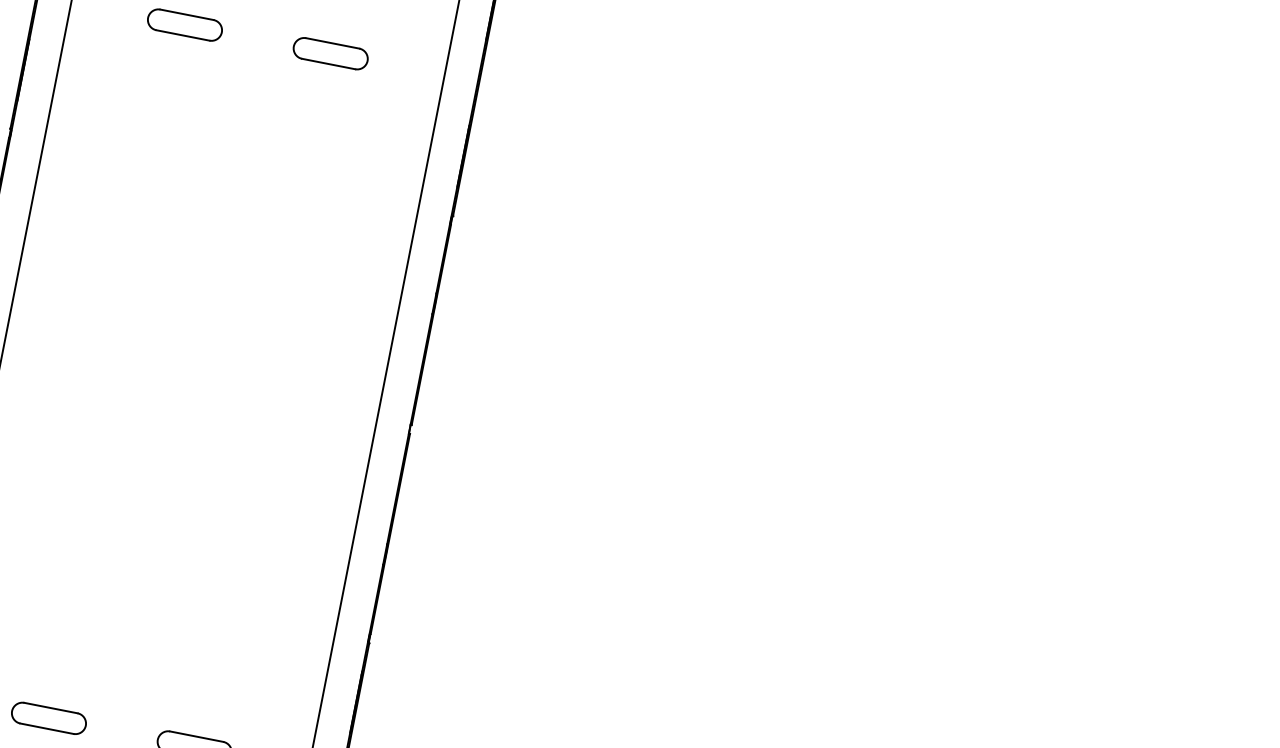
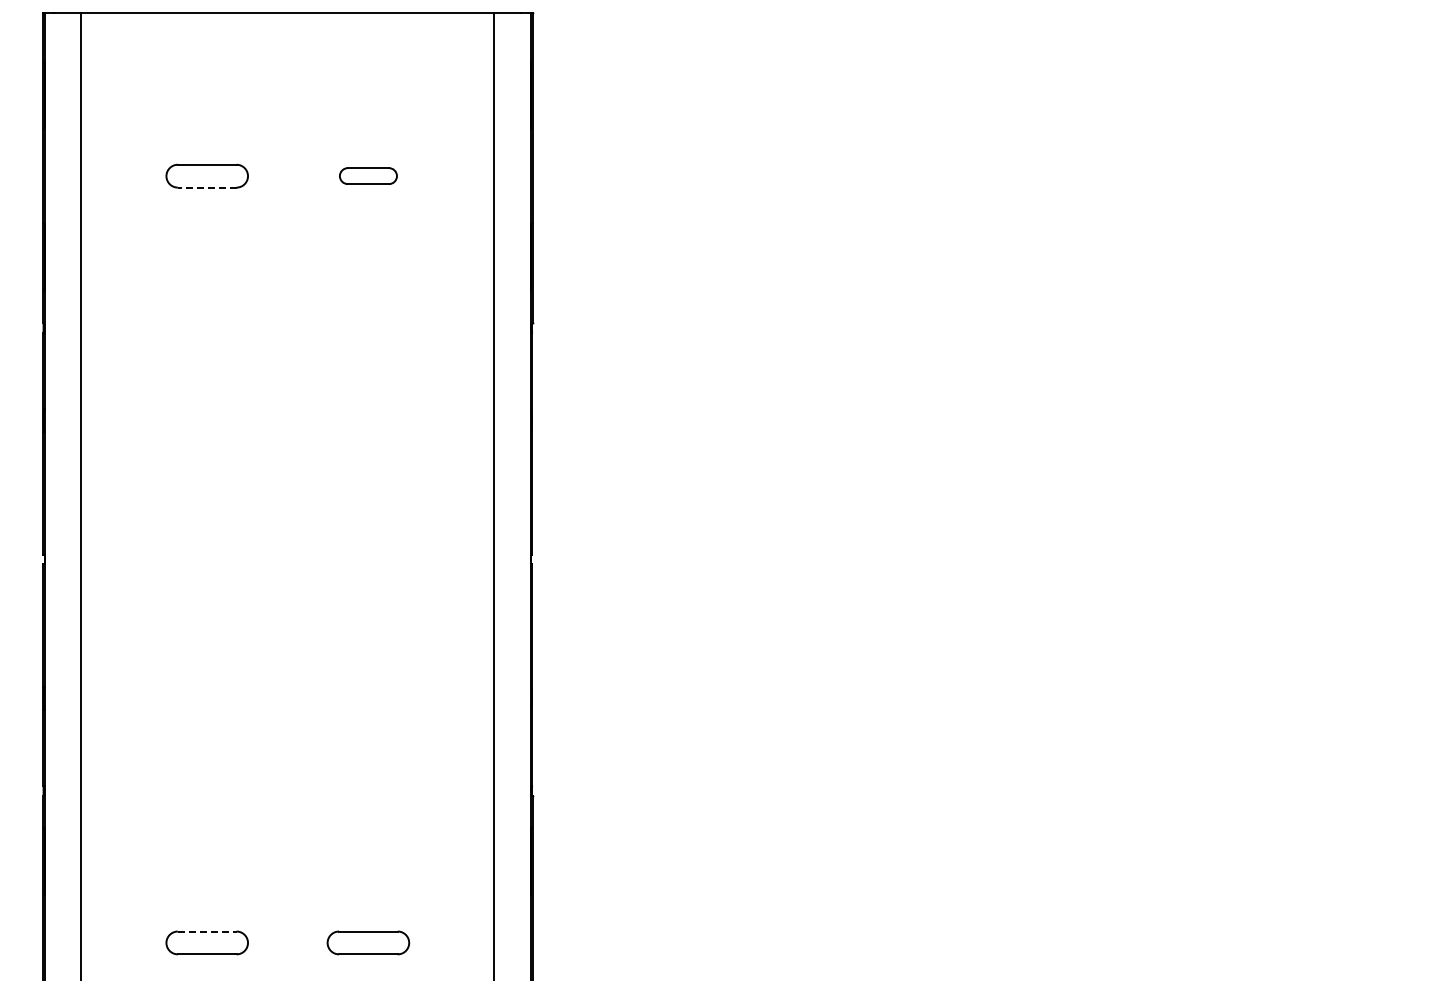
line: (182, 35) -> (206, 187), solid -> dashed
part: (330, 53) -> (368, 175), size x0.7
line: (51, 708) -> (207, 931), solid -> dashed

